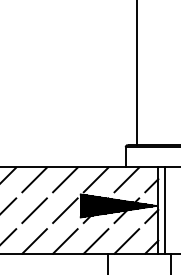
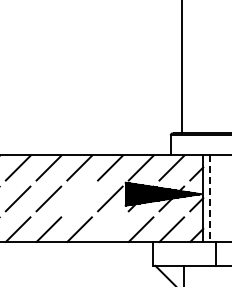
line: (34, 210) -> (79, 198), removed
line: (164, 211) -> (209, 199), solid -> dashed
line: (65, 241) -> (110, 229), removed

